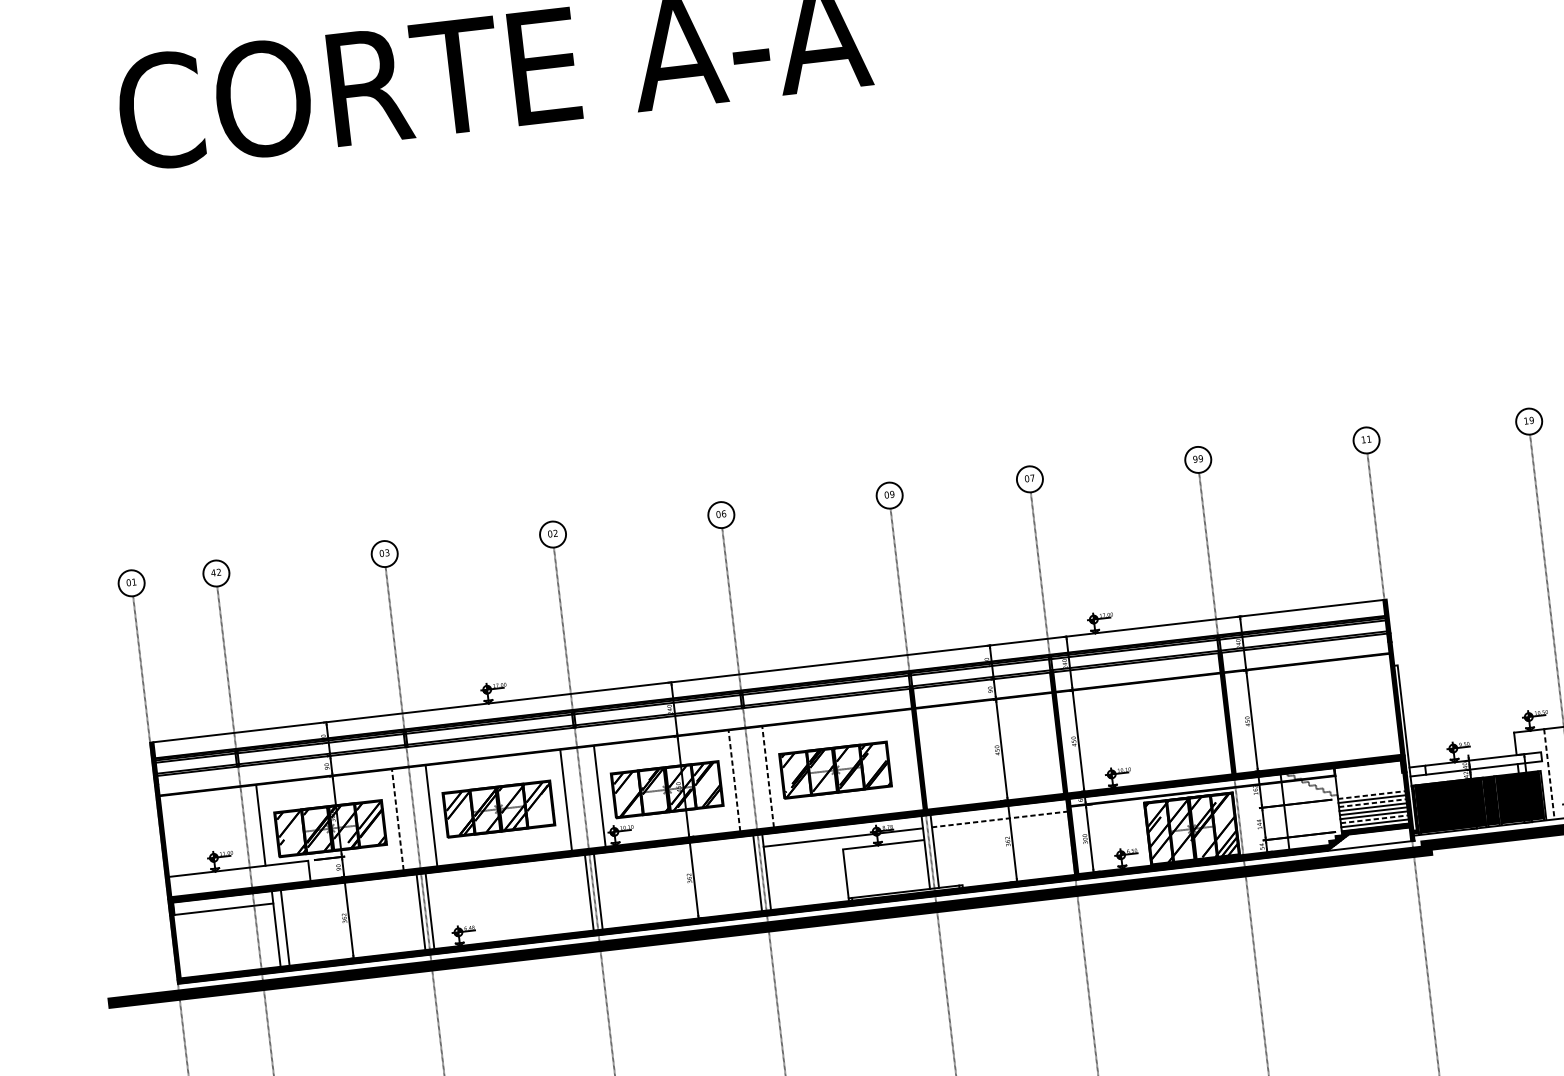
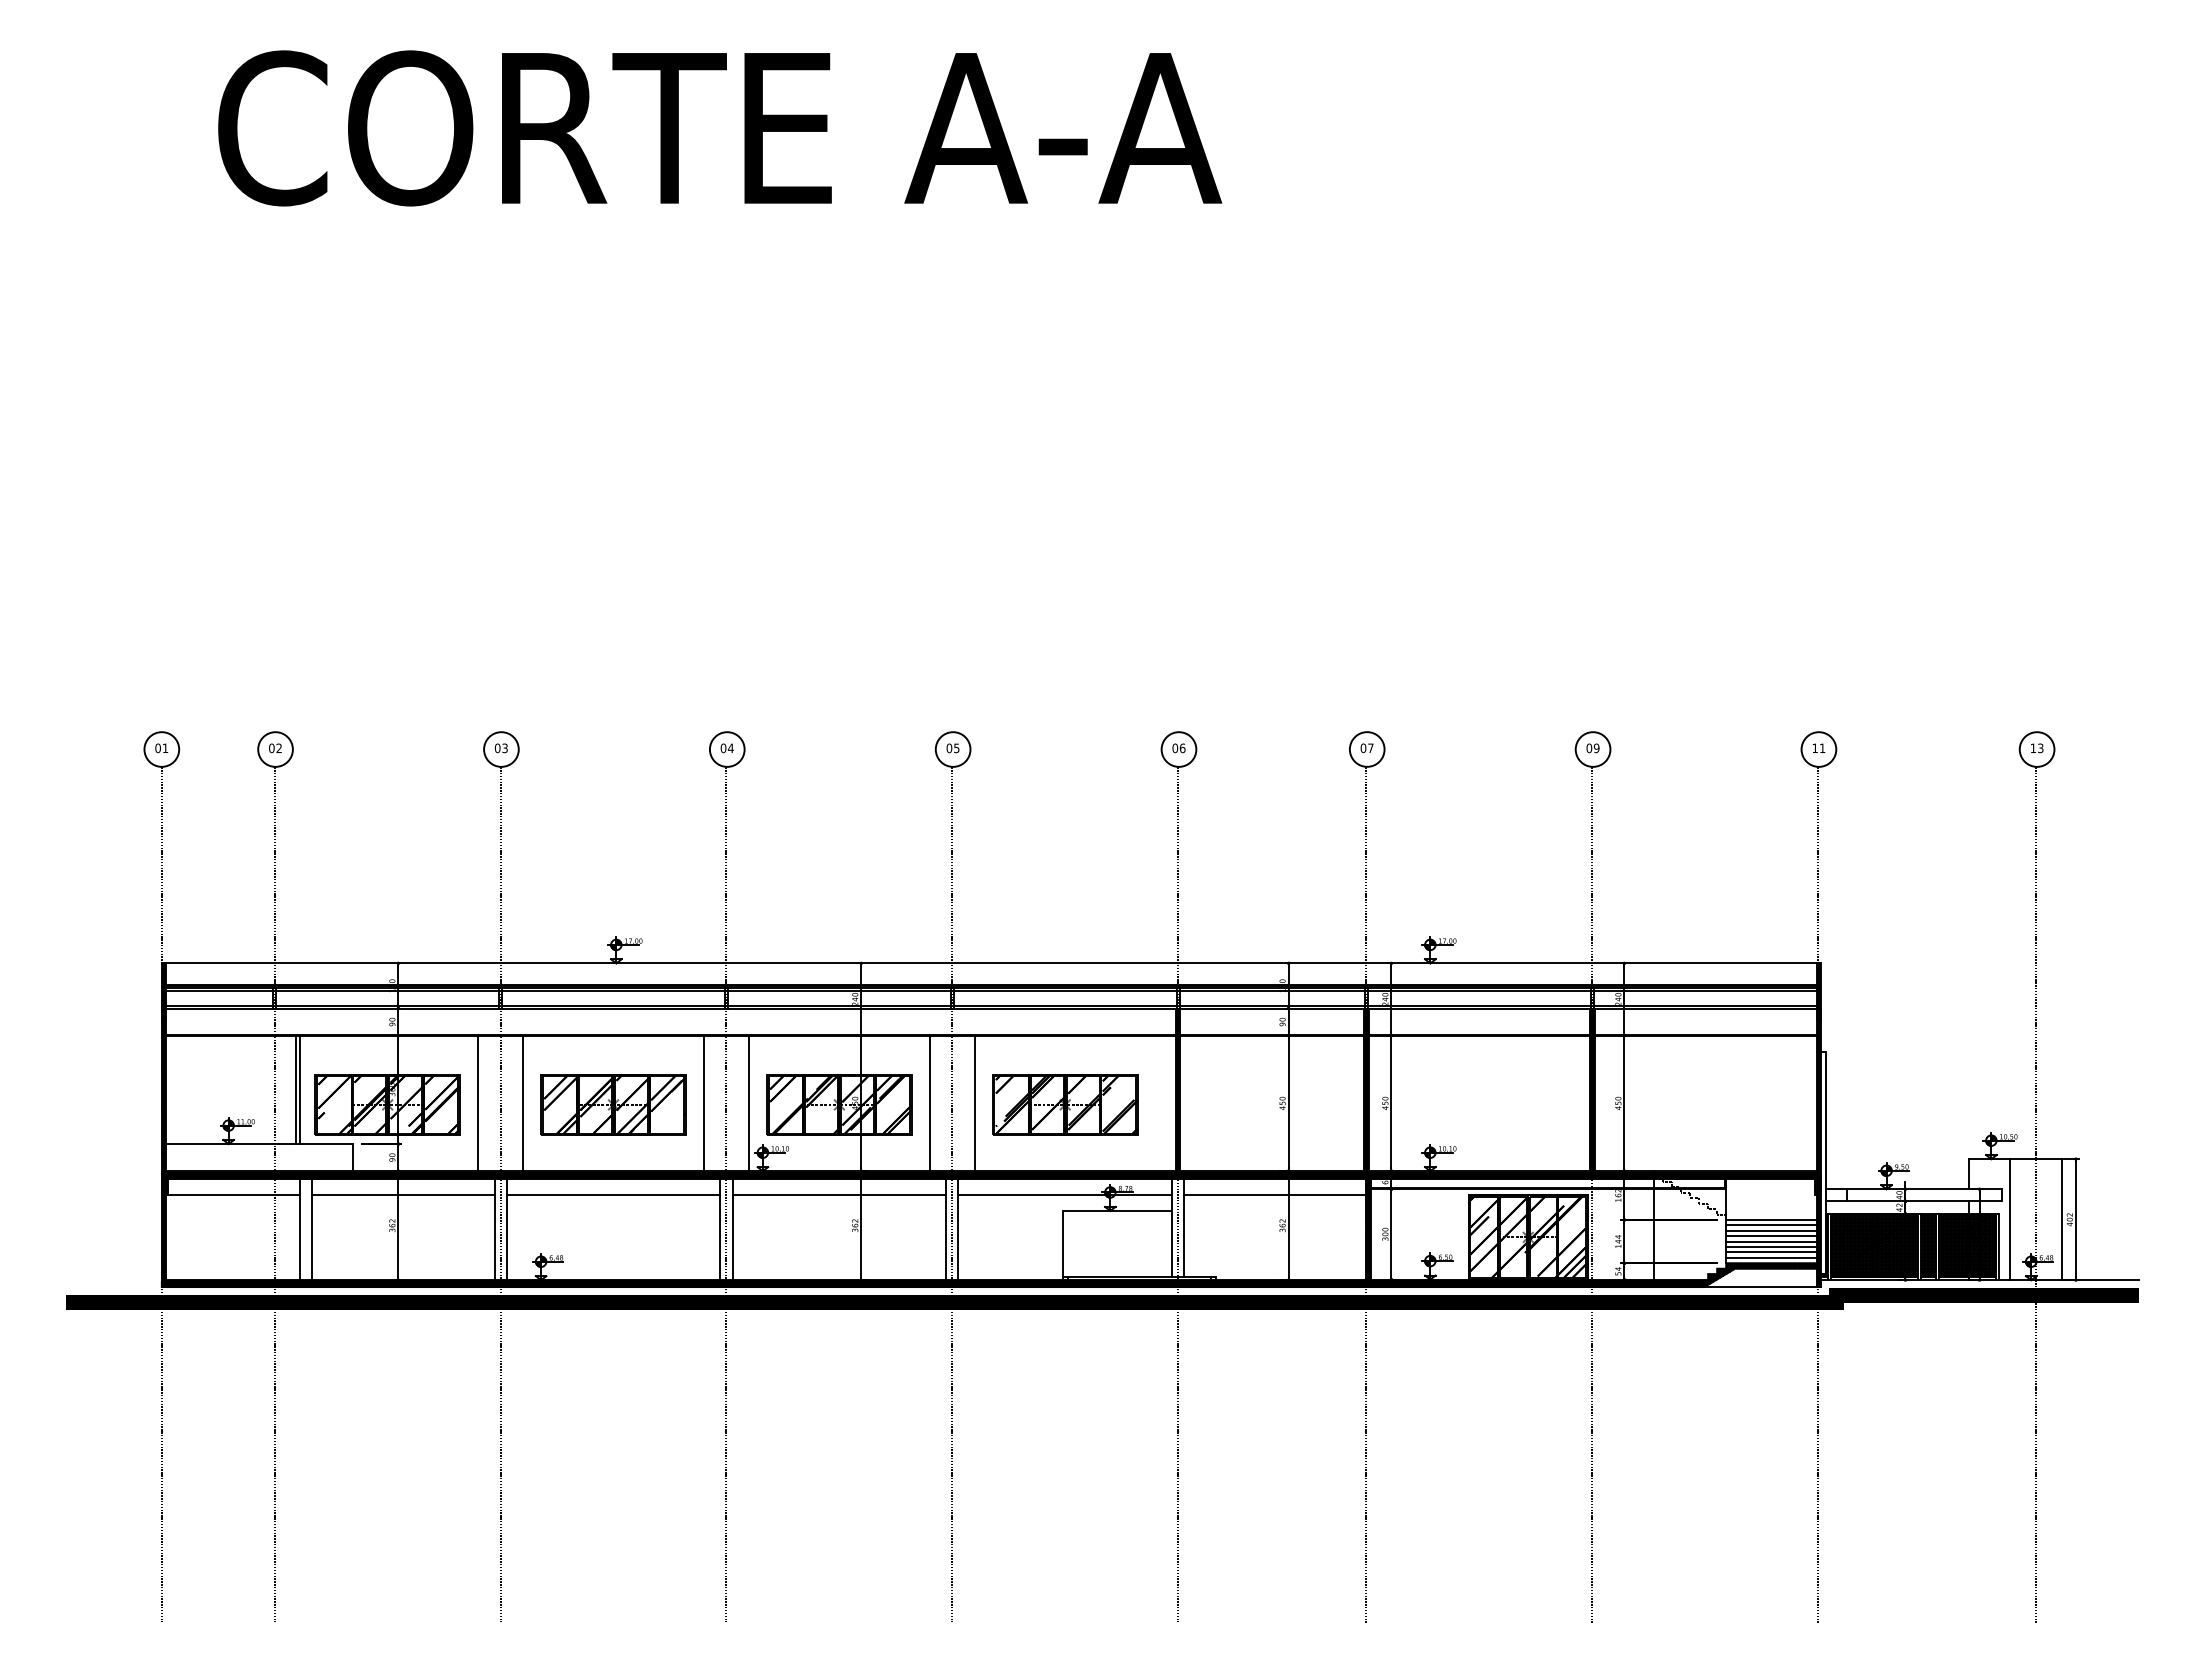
text: (1531, 419) -> (2040, 747), 19 -> 13
text: (1194, 459) -> (1588, 748), 99 -> 09
text: (892, 494) -> (1182, 748), 09 -> 06
text: (723, 514) -> (956, 748), 06 -> 05
text: (555, 532) -> (730, 747), 02 -> 04
text: (213, 573) -> (271, 748), 42 -> 02
line: (1549, 774) -> (2009, 1219), dashed -> solid
line: (767, 777) -> (974, 1103), dashed -> solid
line: (734, 780) -> (929, 1103), dashed -> solid
line: (1371, 794) -> (1771, 1219), dashed -> solid
line: (1372, 802) -> (1771, 1230), dashed -> solid
line: (398, 819) -> (478, 1103), dashed -> solid
line: (1000, 819) -> (1275, 1195), dashed -> solid
line: (1374, 819) -> (1771, 1252), dashed -> solid
line: (264, 824) -> (300, 1089), added
line: (675, 857) -> (839, 1195), added
line: (506, 876) -> (613, 1195), added
line: (350, 894) -> (403, 1195), added

